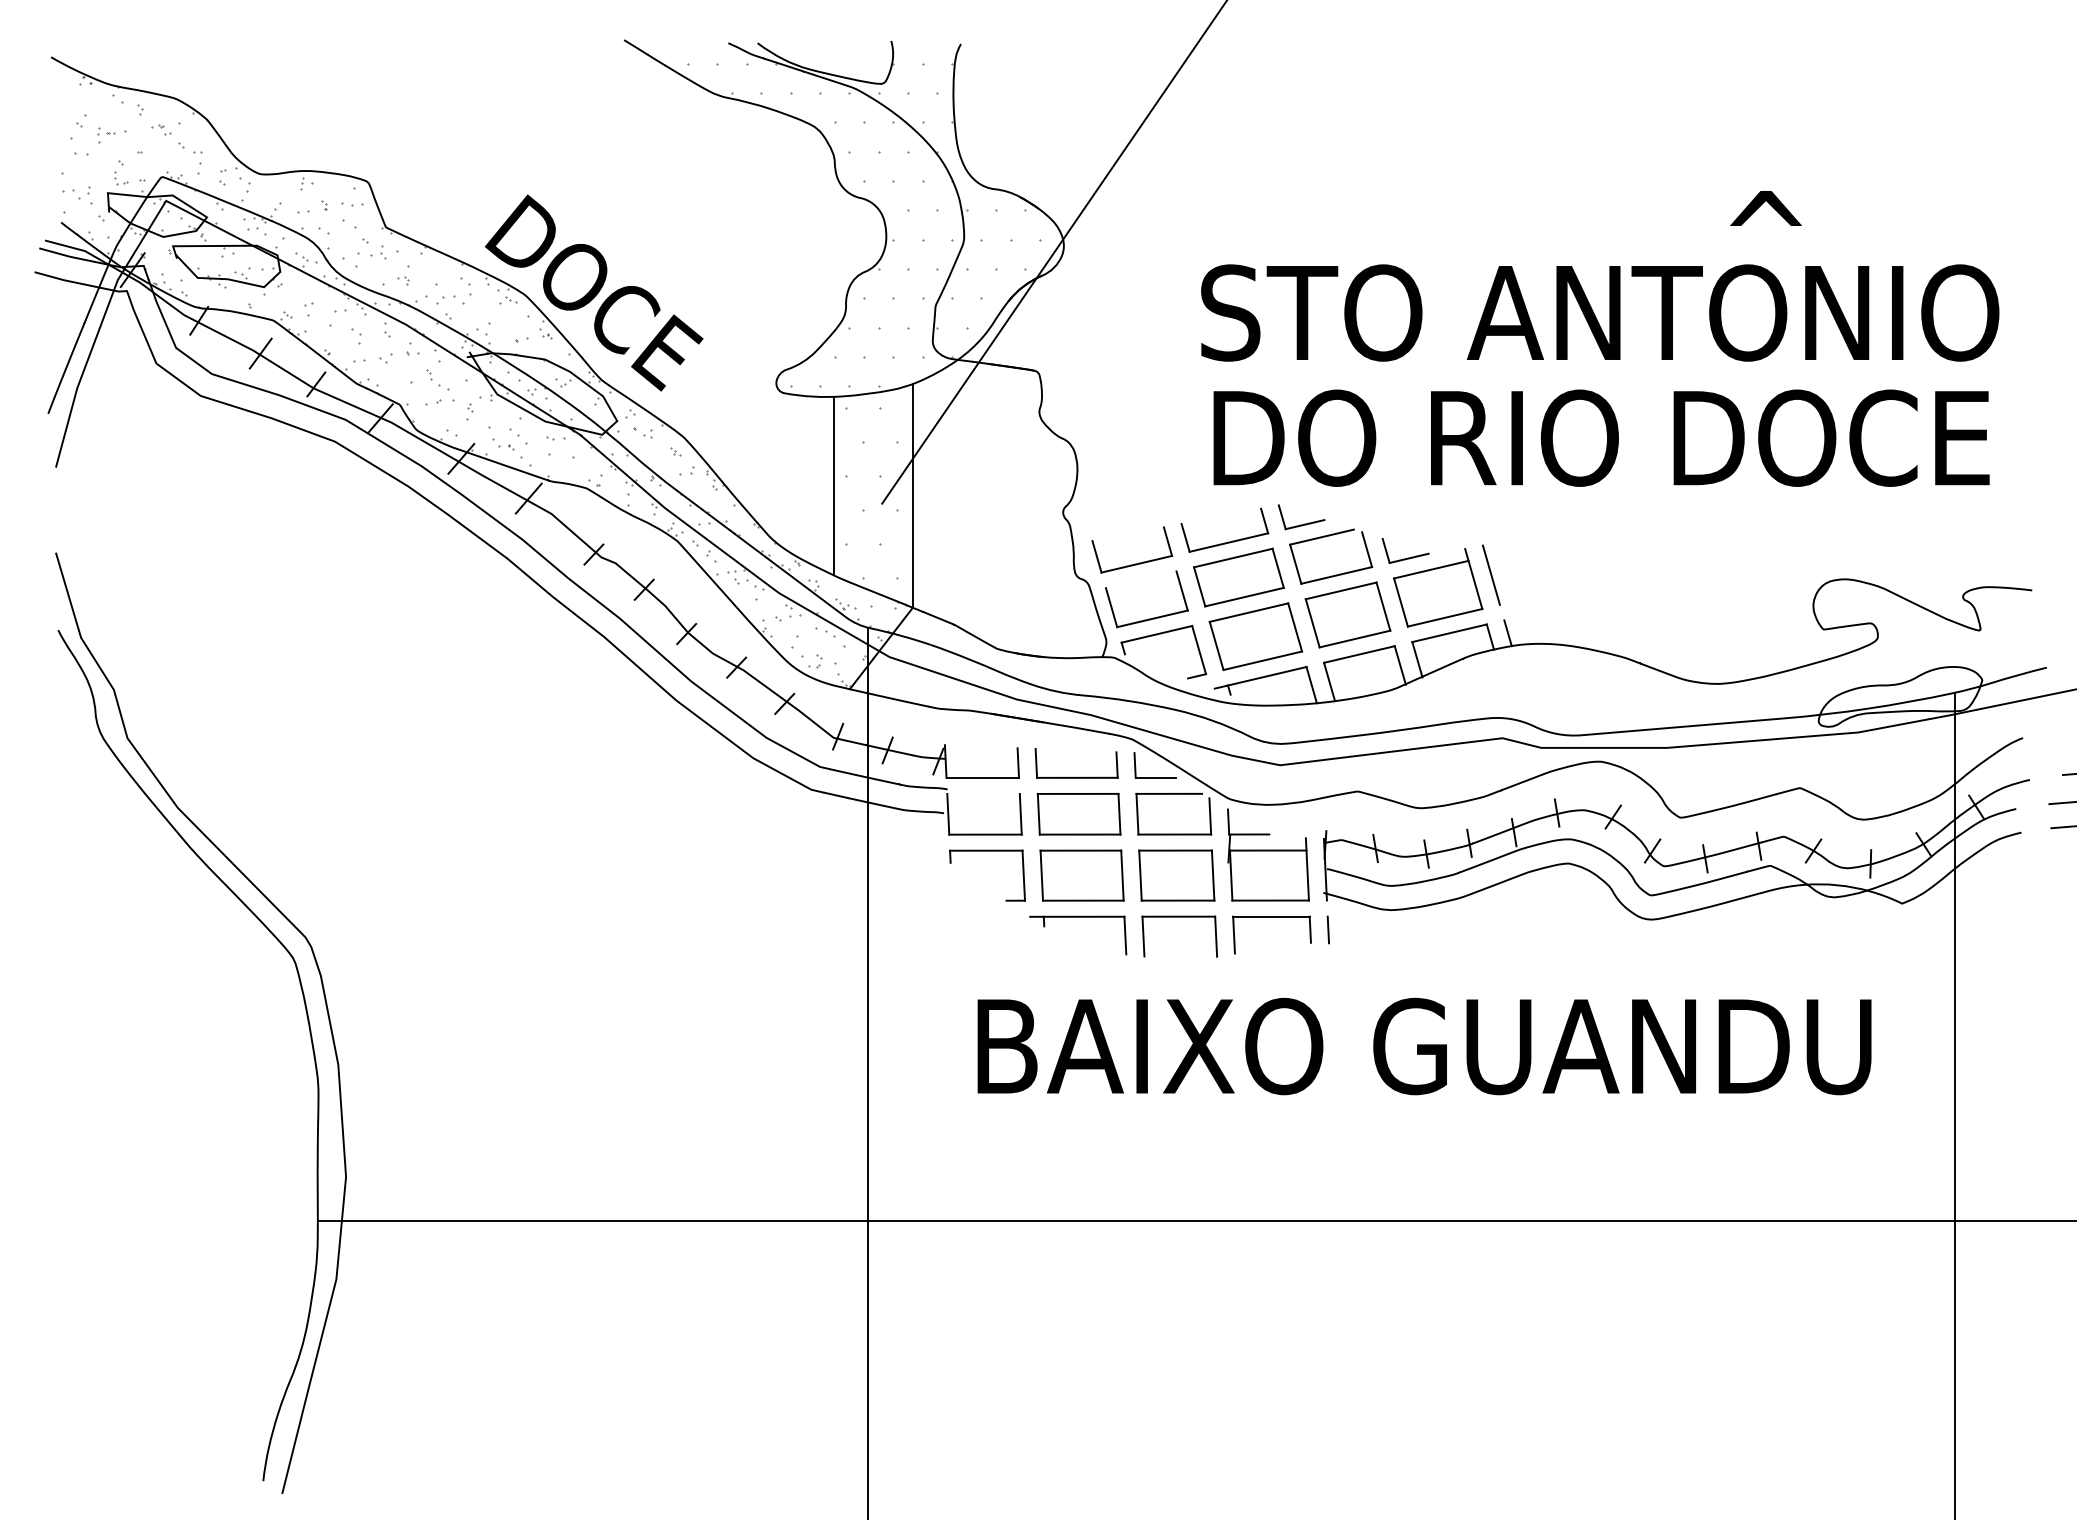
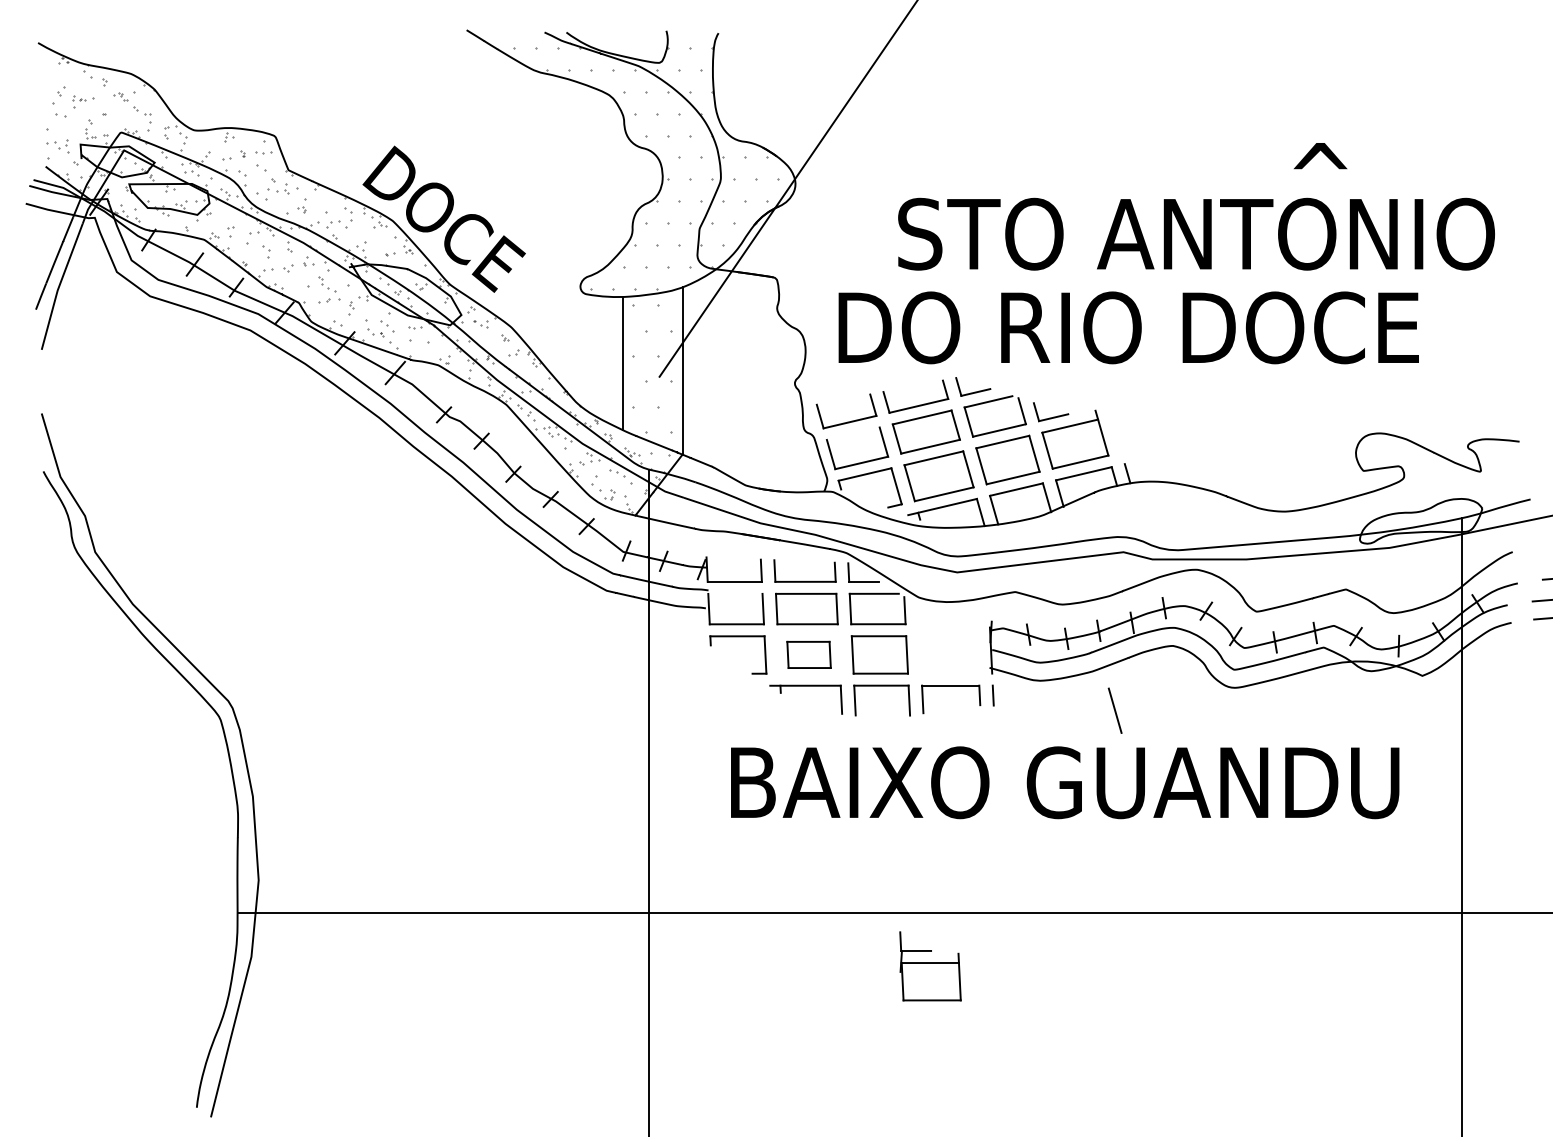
text: (1601, 437) -> (1128, 327), moved
line: (1491, 574) -> (1115, 710), moved
part: (1268, 854) -> (930, 965), moved
part: (1081, 875) -> (808, 654), size x0.7

